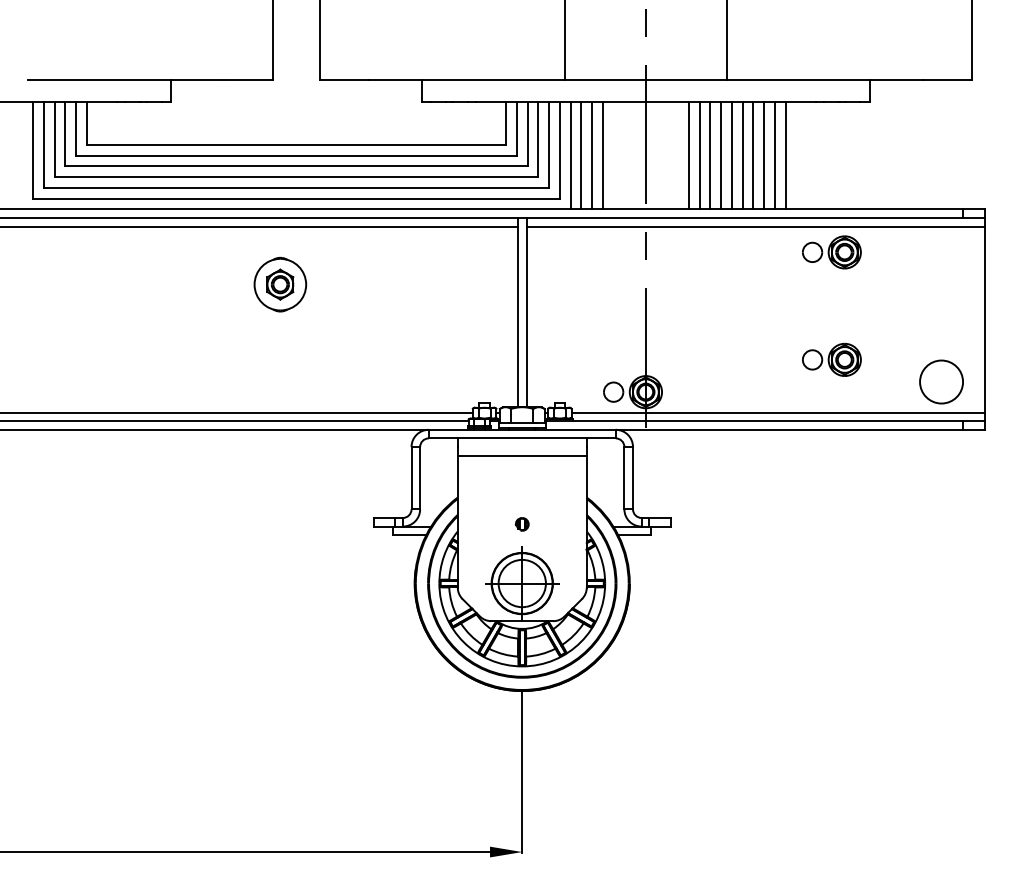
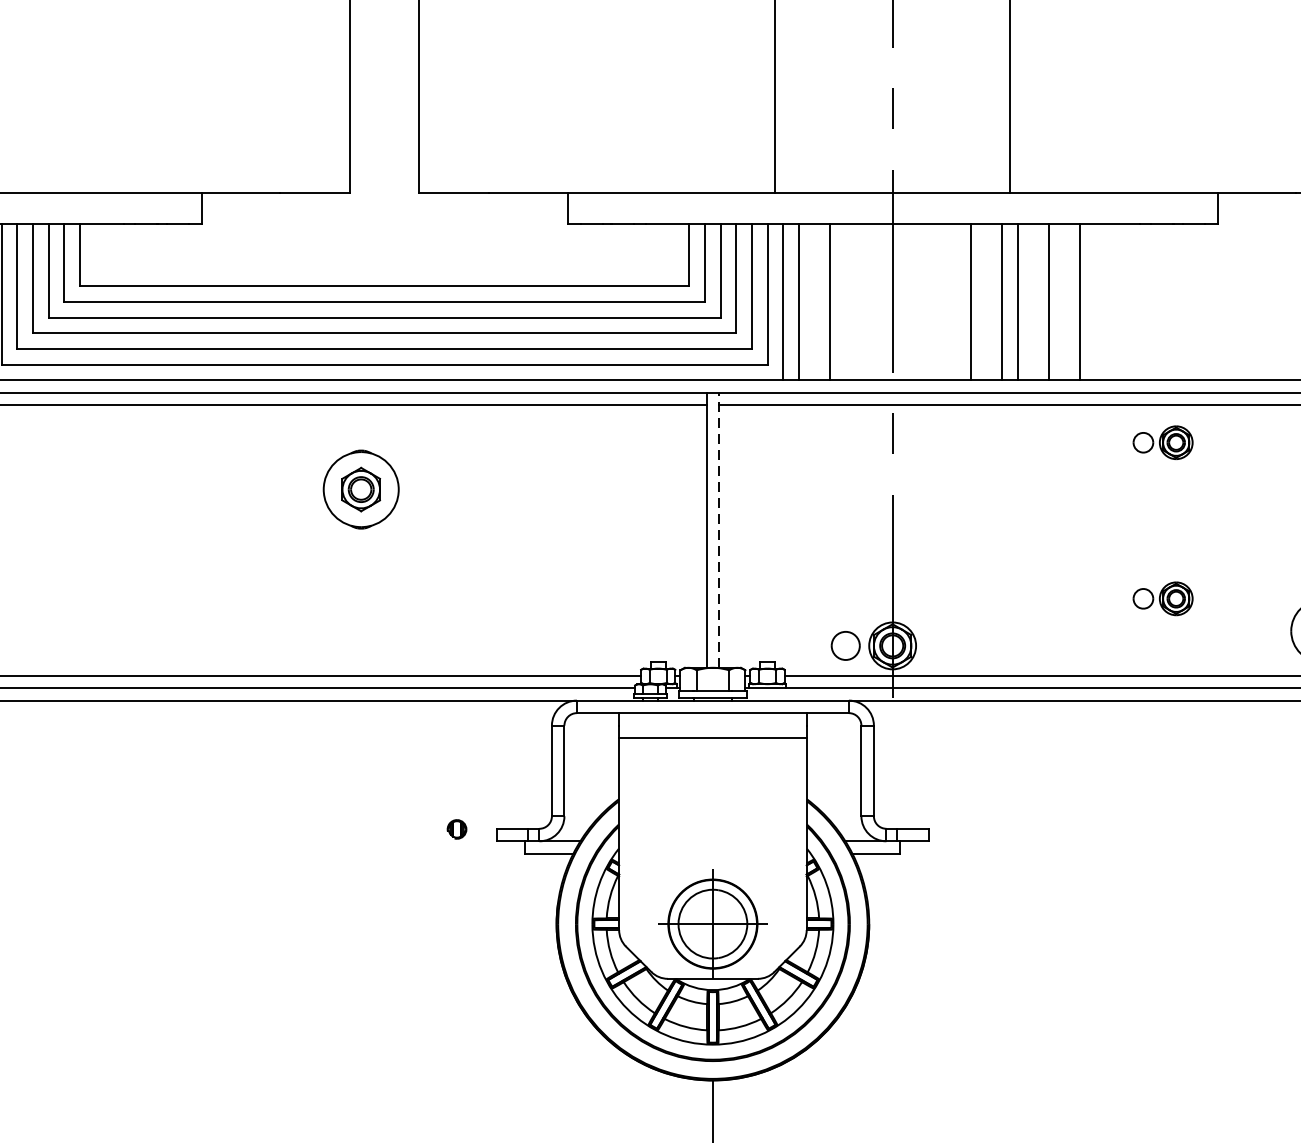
line: (592, 155) -> (815, 301), removed
line: (688, 155) -> (954, 301), removed
line: (710, 155) -> (986, 301), removed
line: (742, 155) -> (1033, 301), removed
line: (764, 155) -> (1065, 301), removed
line: (785, 155) -> (1095, 301), removed
part: (831, 252) -> (1162, 442), size x0.7
line: (526, 312) -> (719, 530), solid -> dashed
part: (831, 359) -> (1162, 598), size x0.7
part: (521, 524) -> (455, 829), moved

